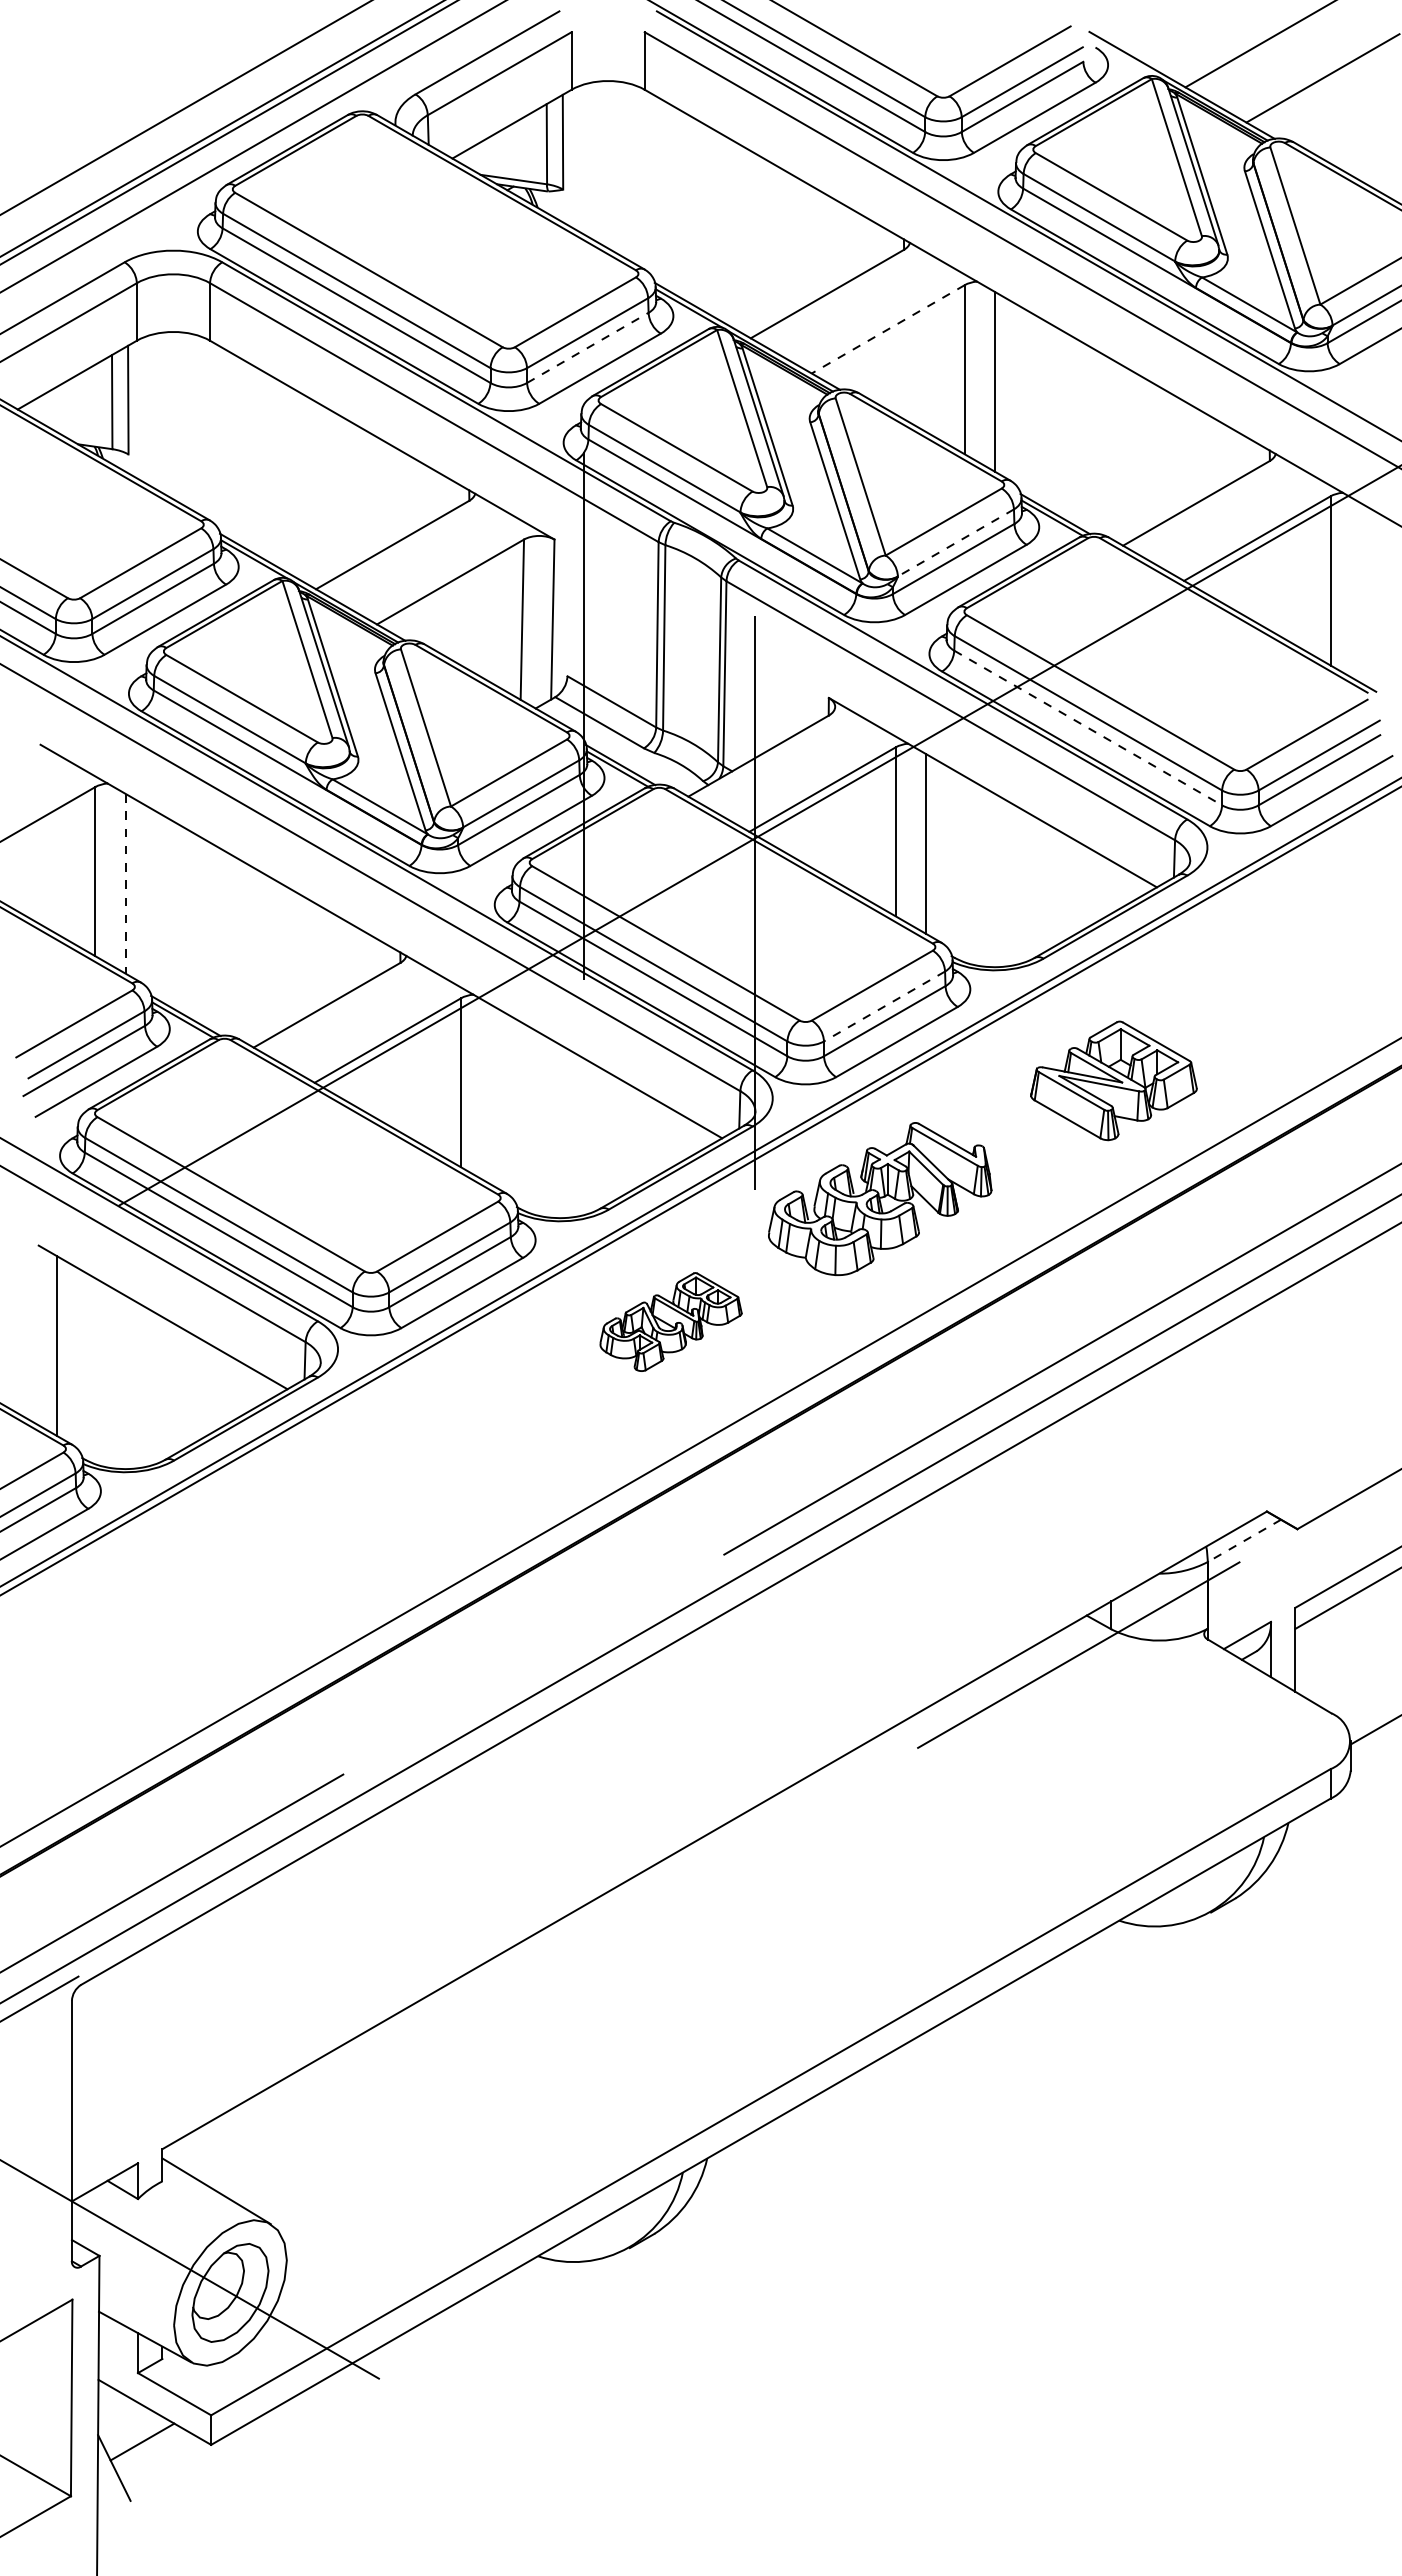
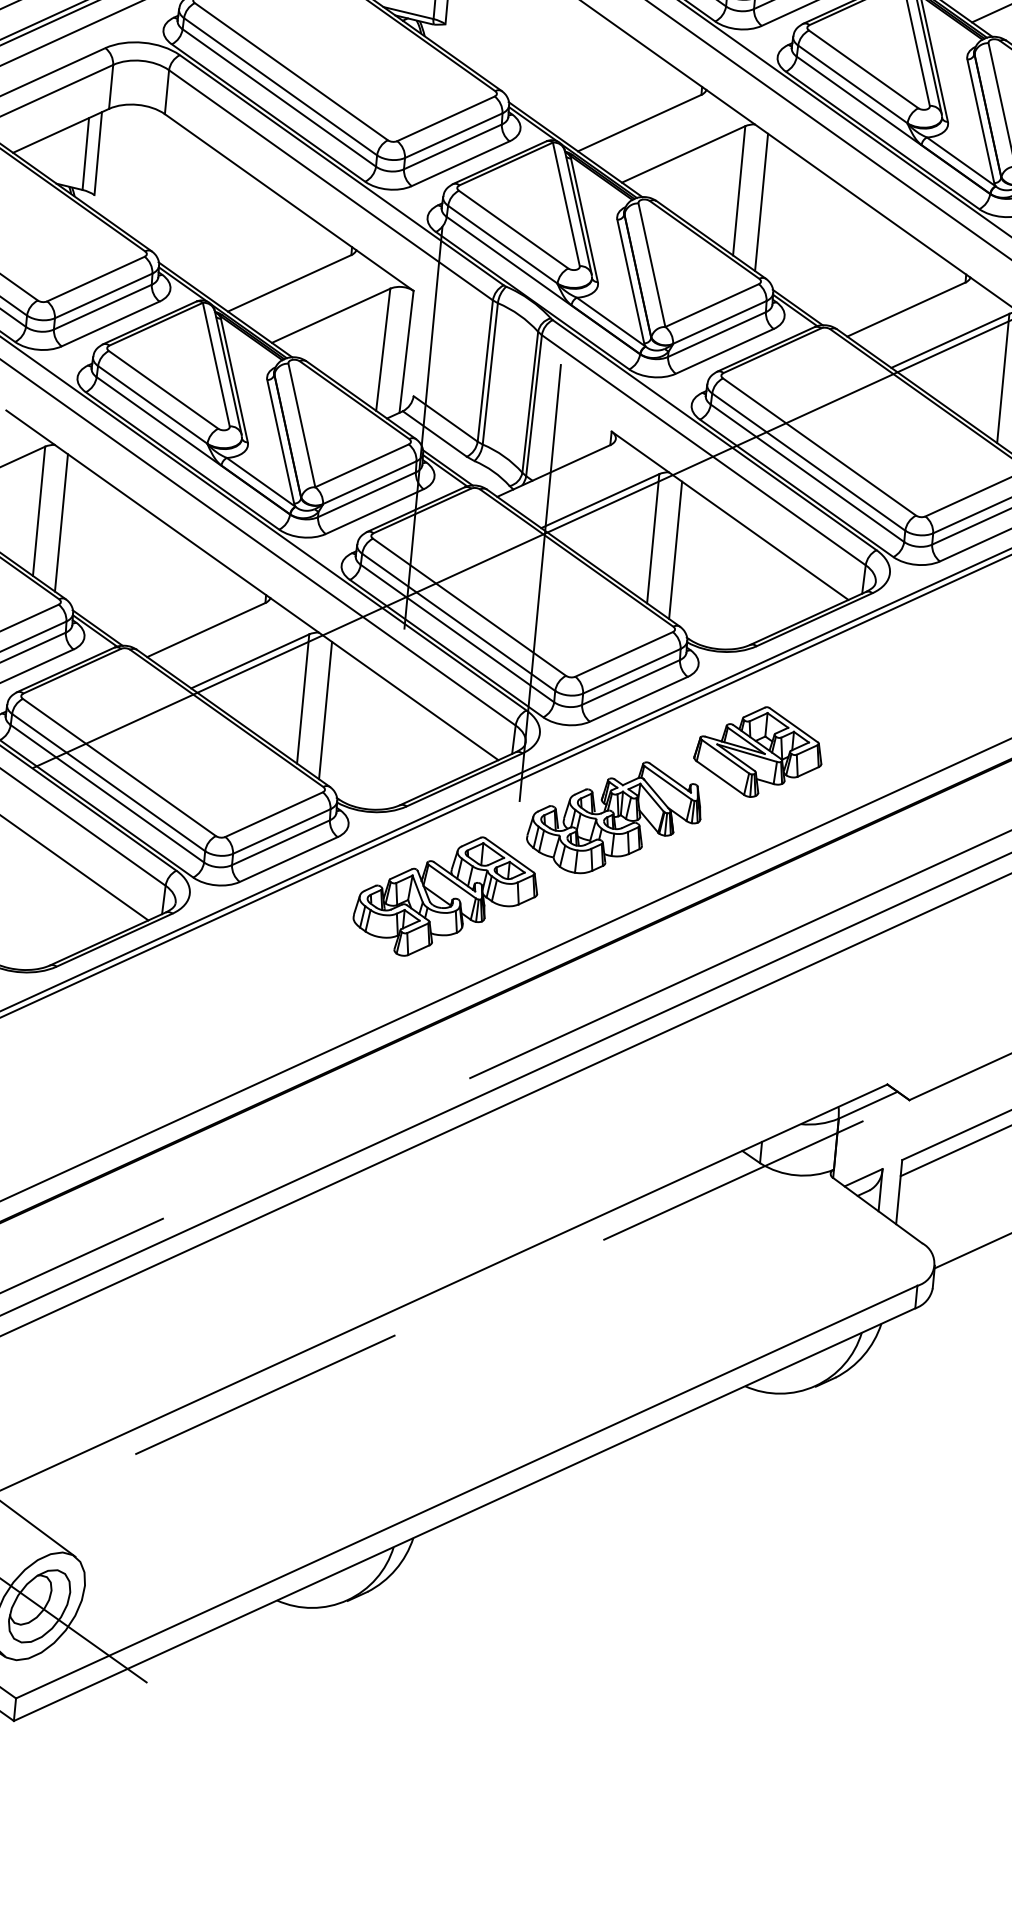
line: (887, 329) -> (683, 154), dashed -> solid
line: (588, 347) -> (453, 146), dashed -> solid
line: (955, 543) -> (719, 322), dashed -> solid
line: (1088, 728) -> (807, 473), dashed -> solid
line: (125, 883) -> (61, 522), dashed -> solid
line: (884, 1006) -> (631, 671), dashed -> solid
part: (1113, 1080) -> (758, 751), moved
line: (491, 1095) -> (325, 710), added
part: (670, 1321) -> (445, 896), size x1.67
line: (1244, 1541) -> (868, 1105), dashed -> solid
line: (497, 1990) -> (265, 1394), added

